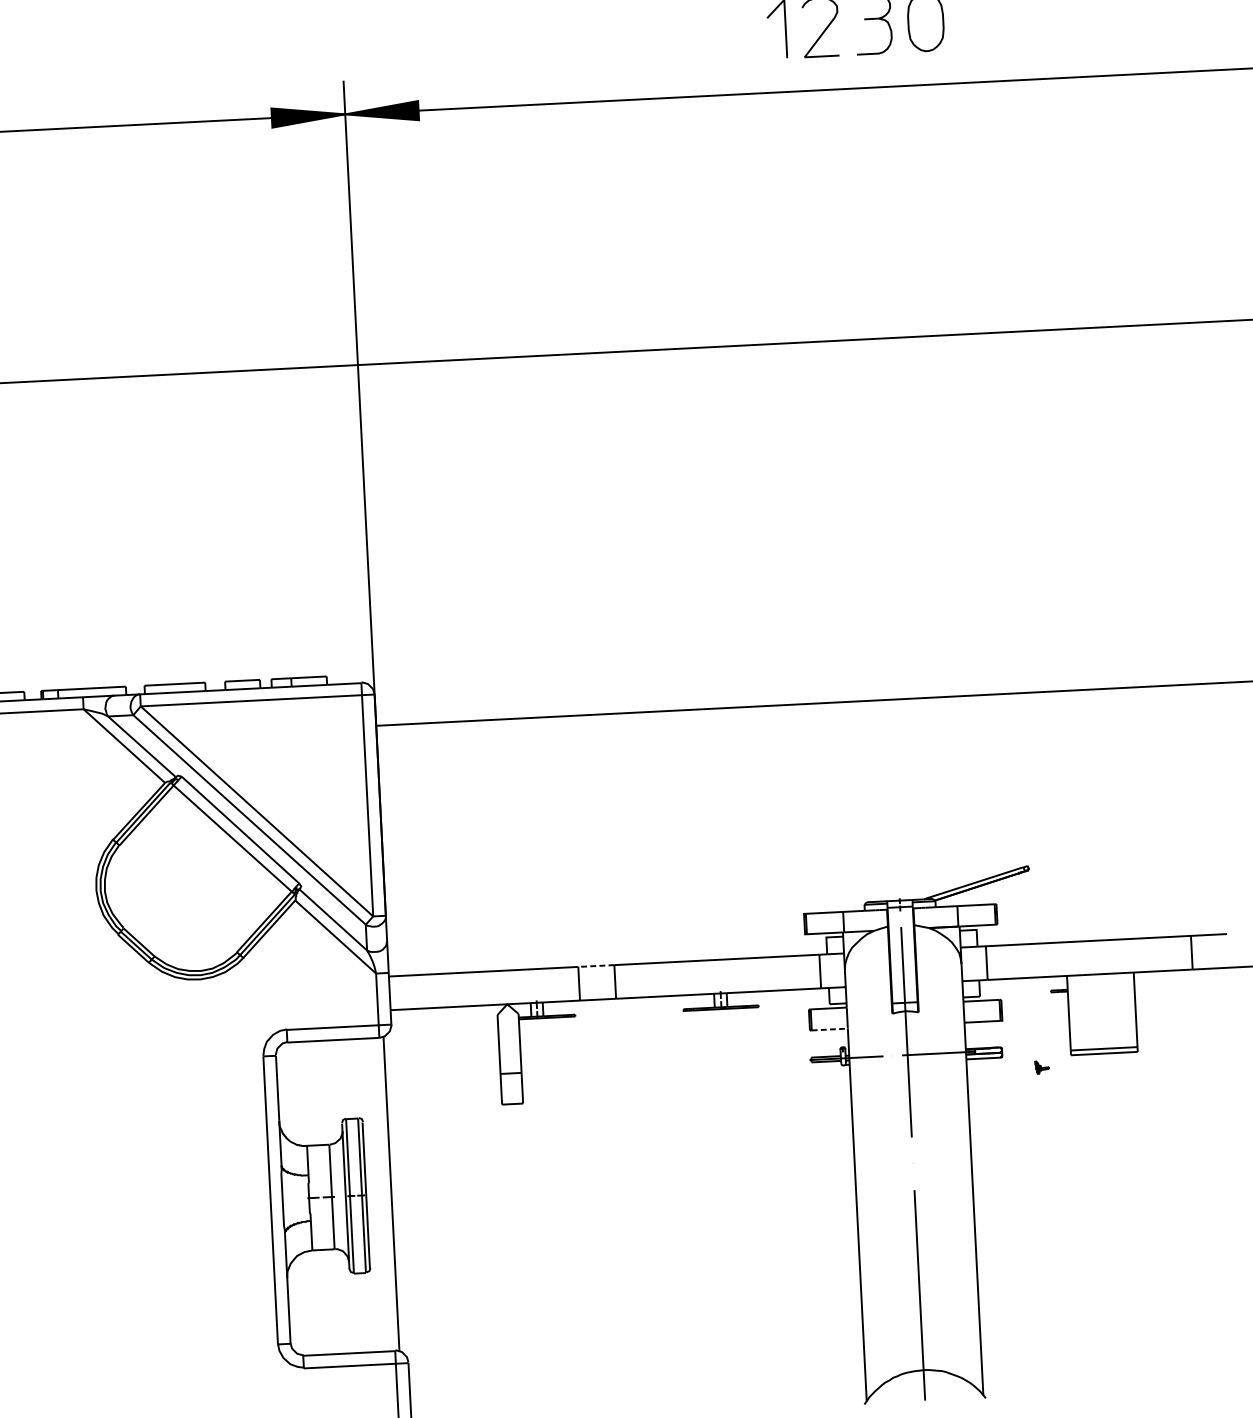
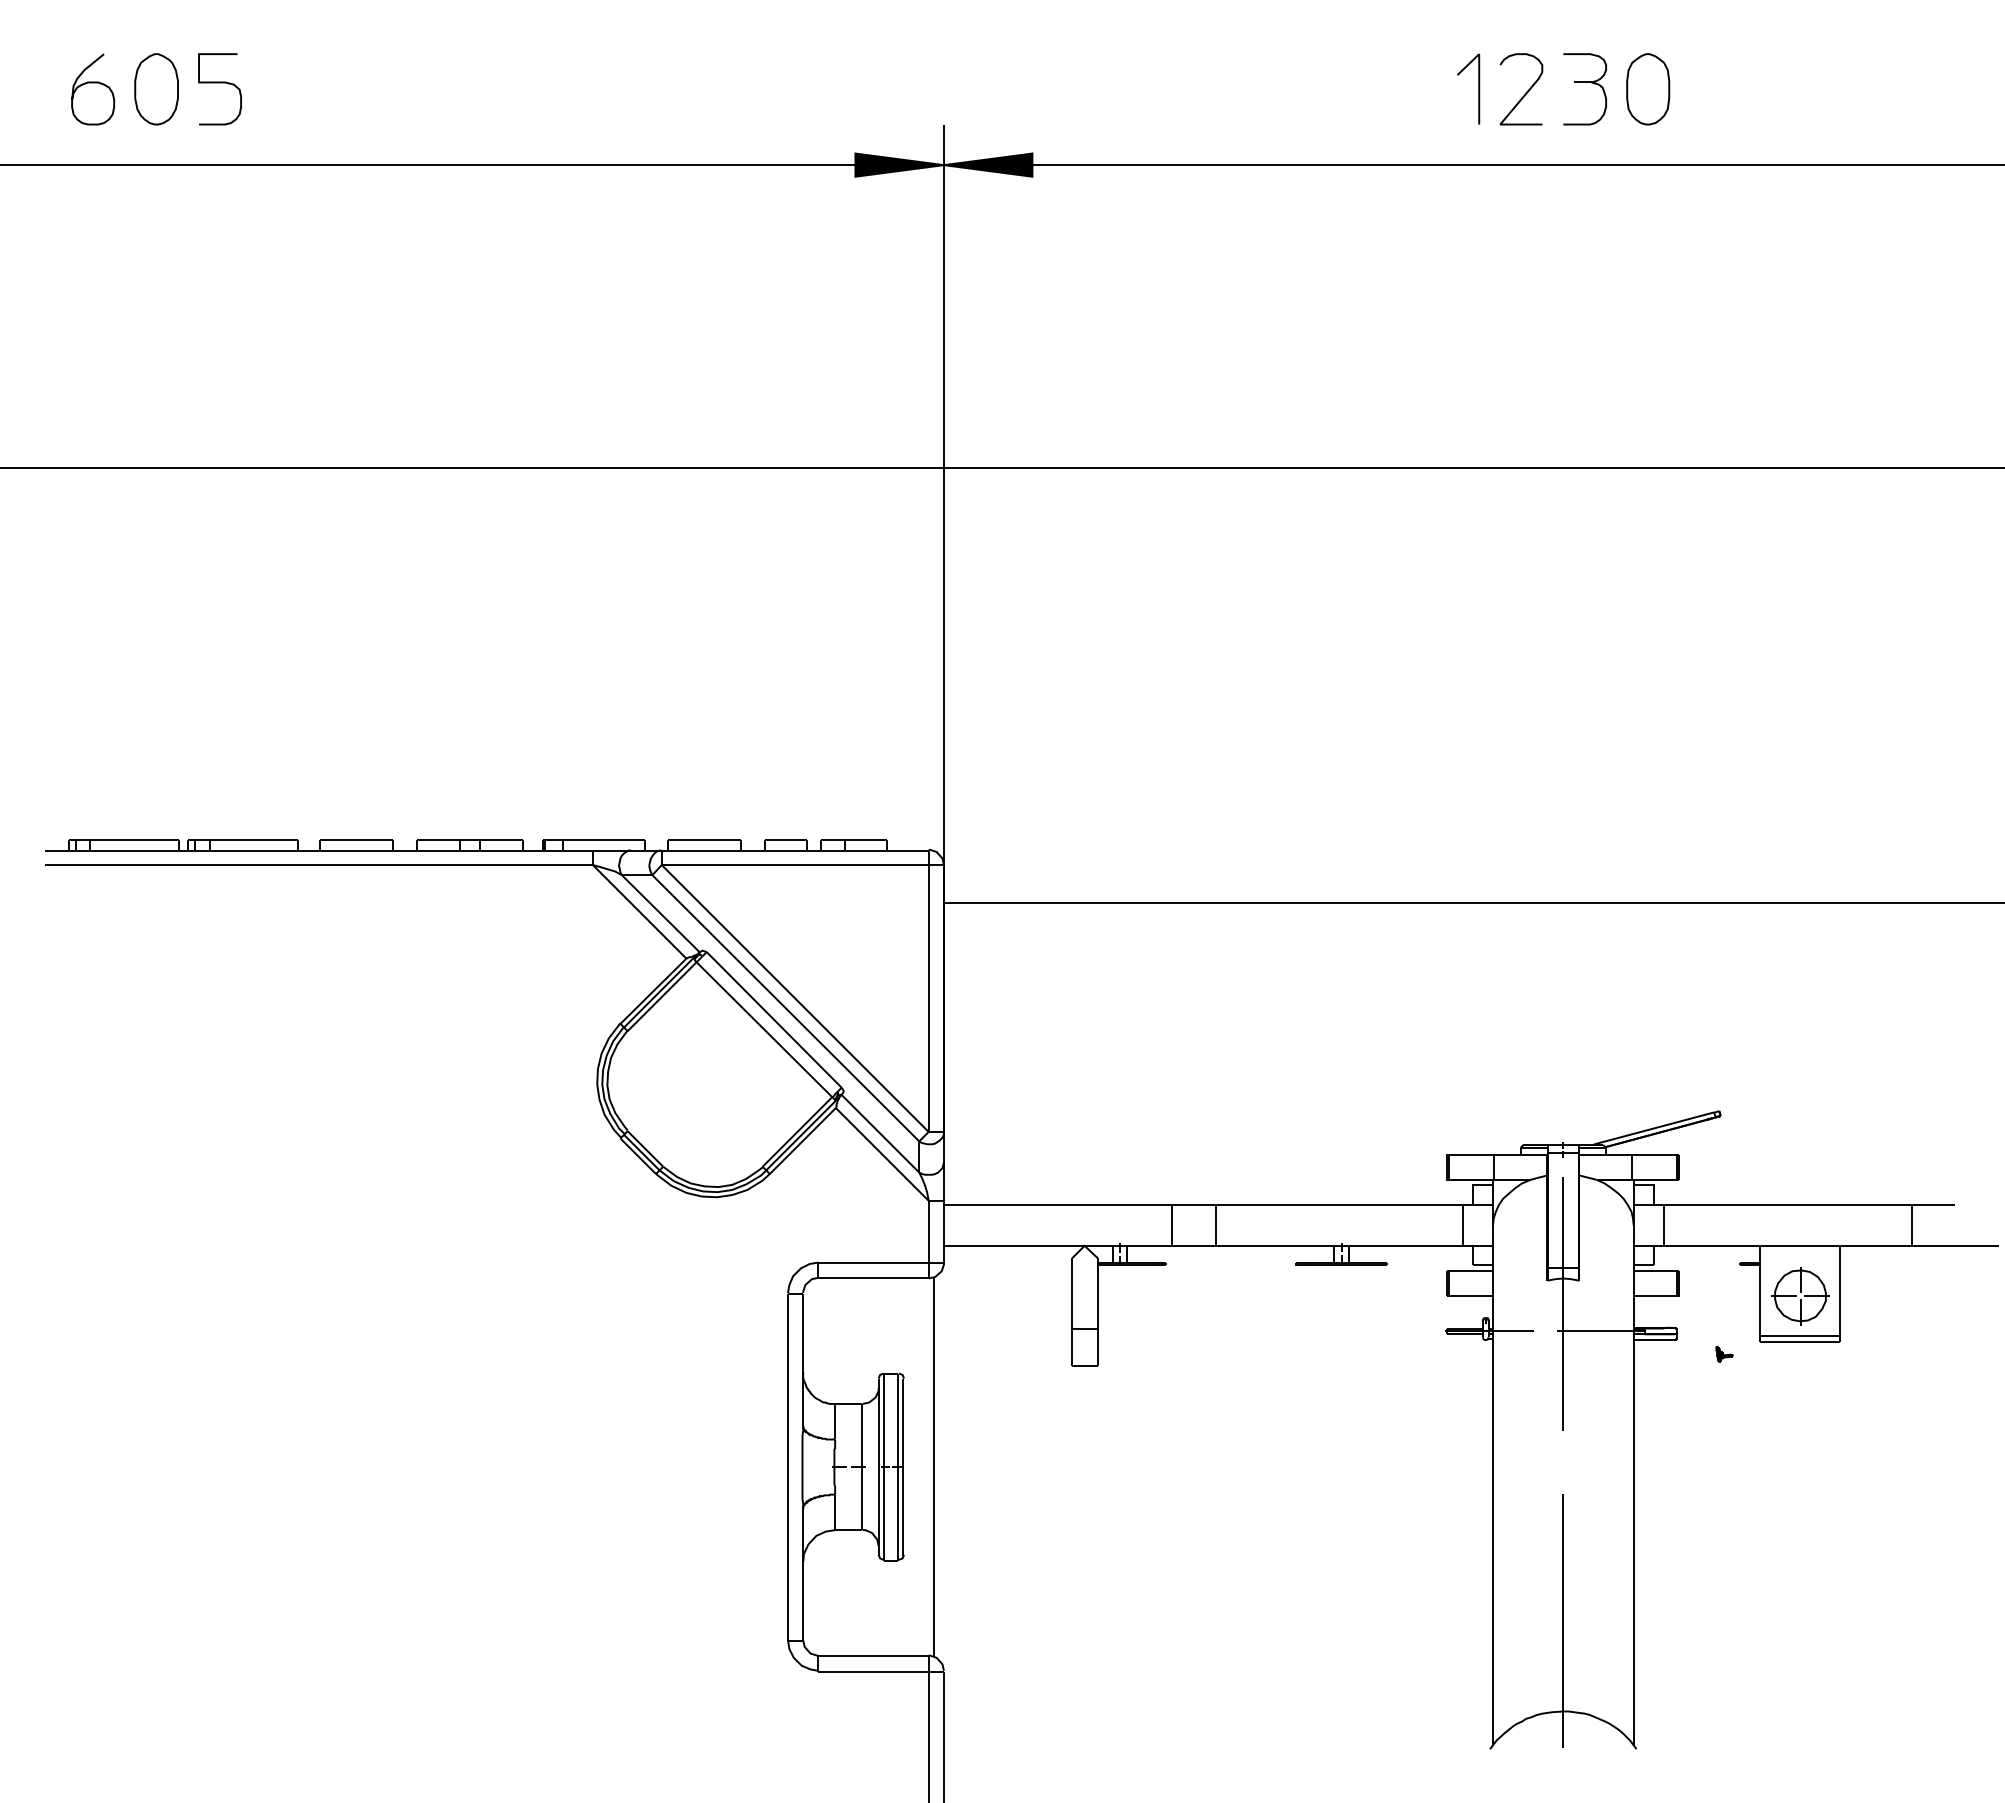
line: (596, 966) -> (1194, 1205), dashed -> solid
part: (1102, 1016) -> (1800, 1296), added
line: (830, 1029) -> (1471, 1295), dashed -> solid

